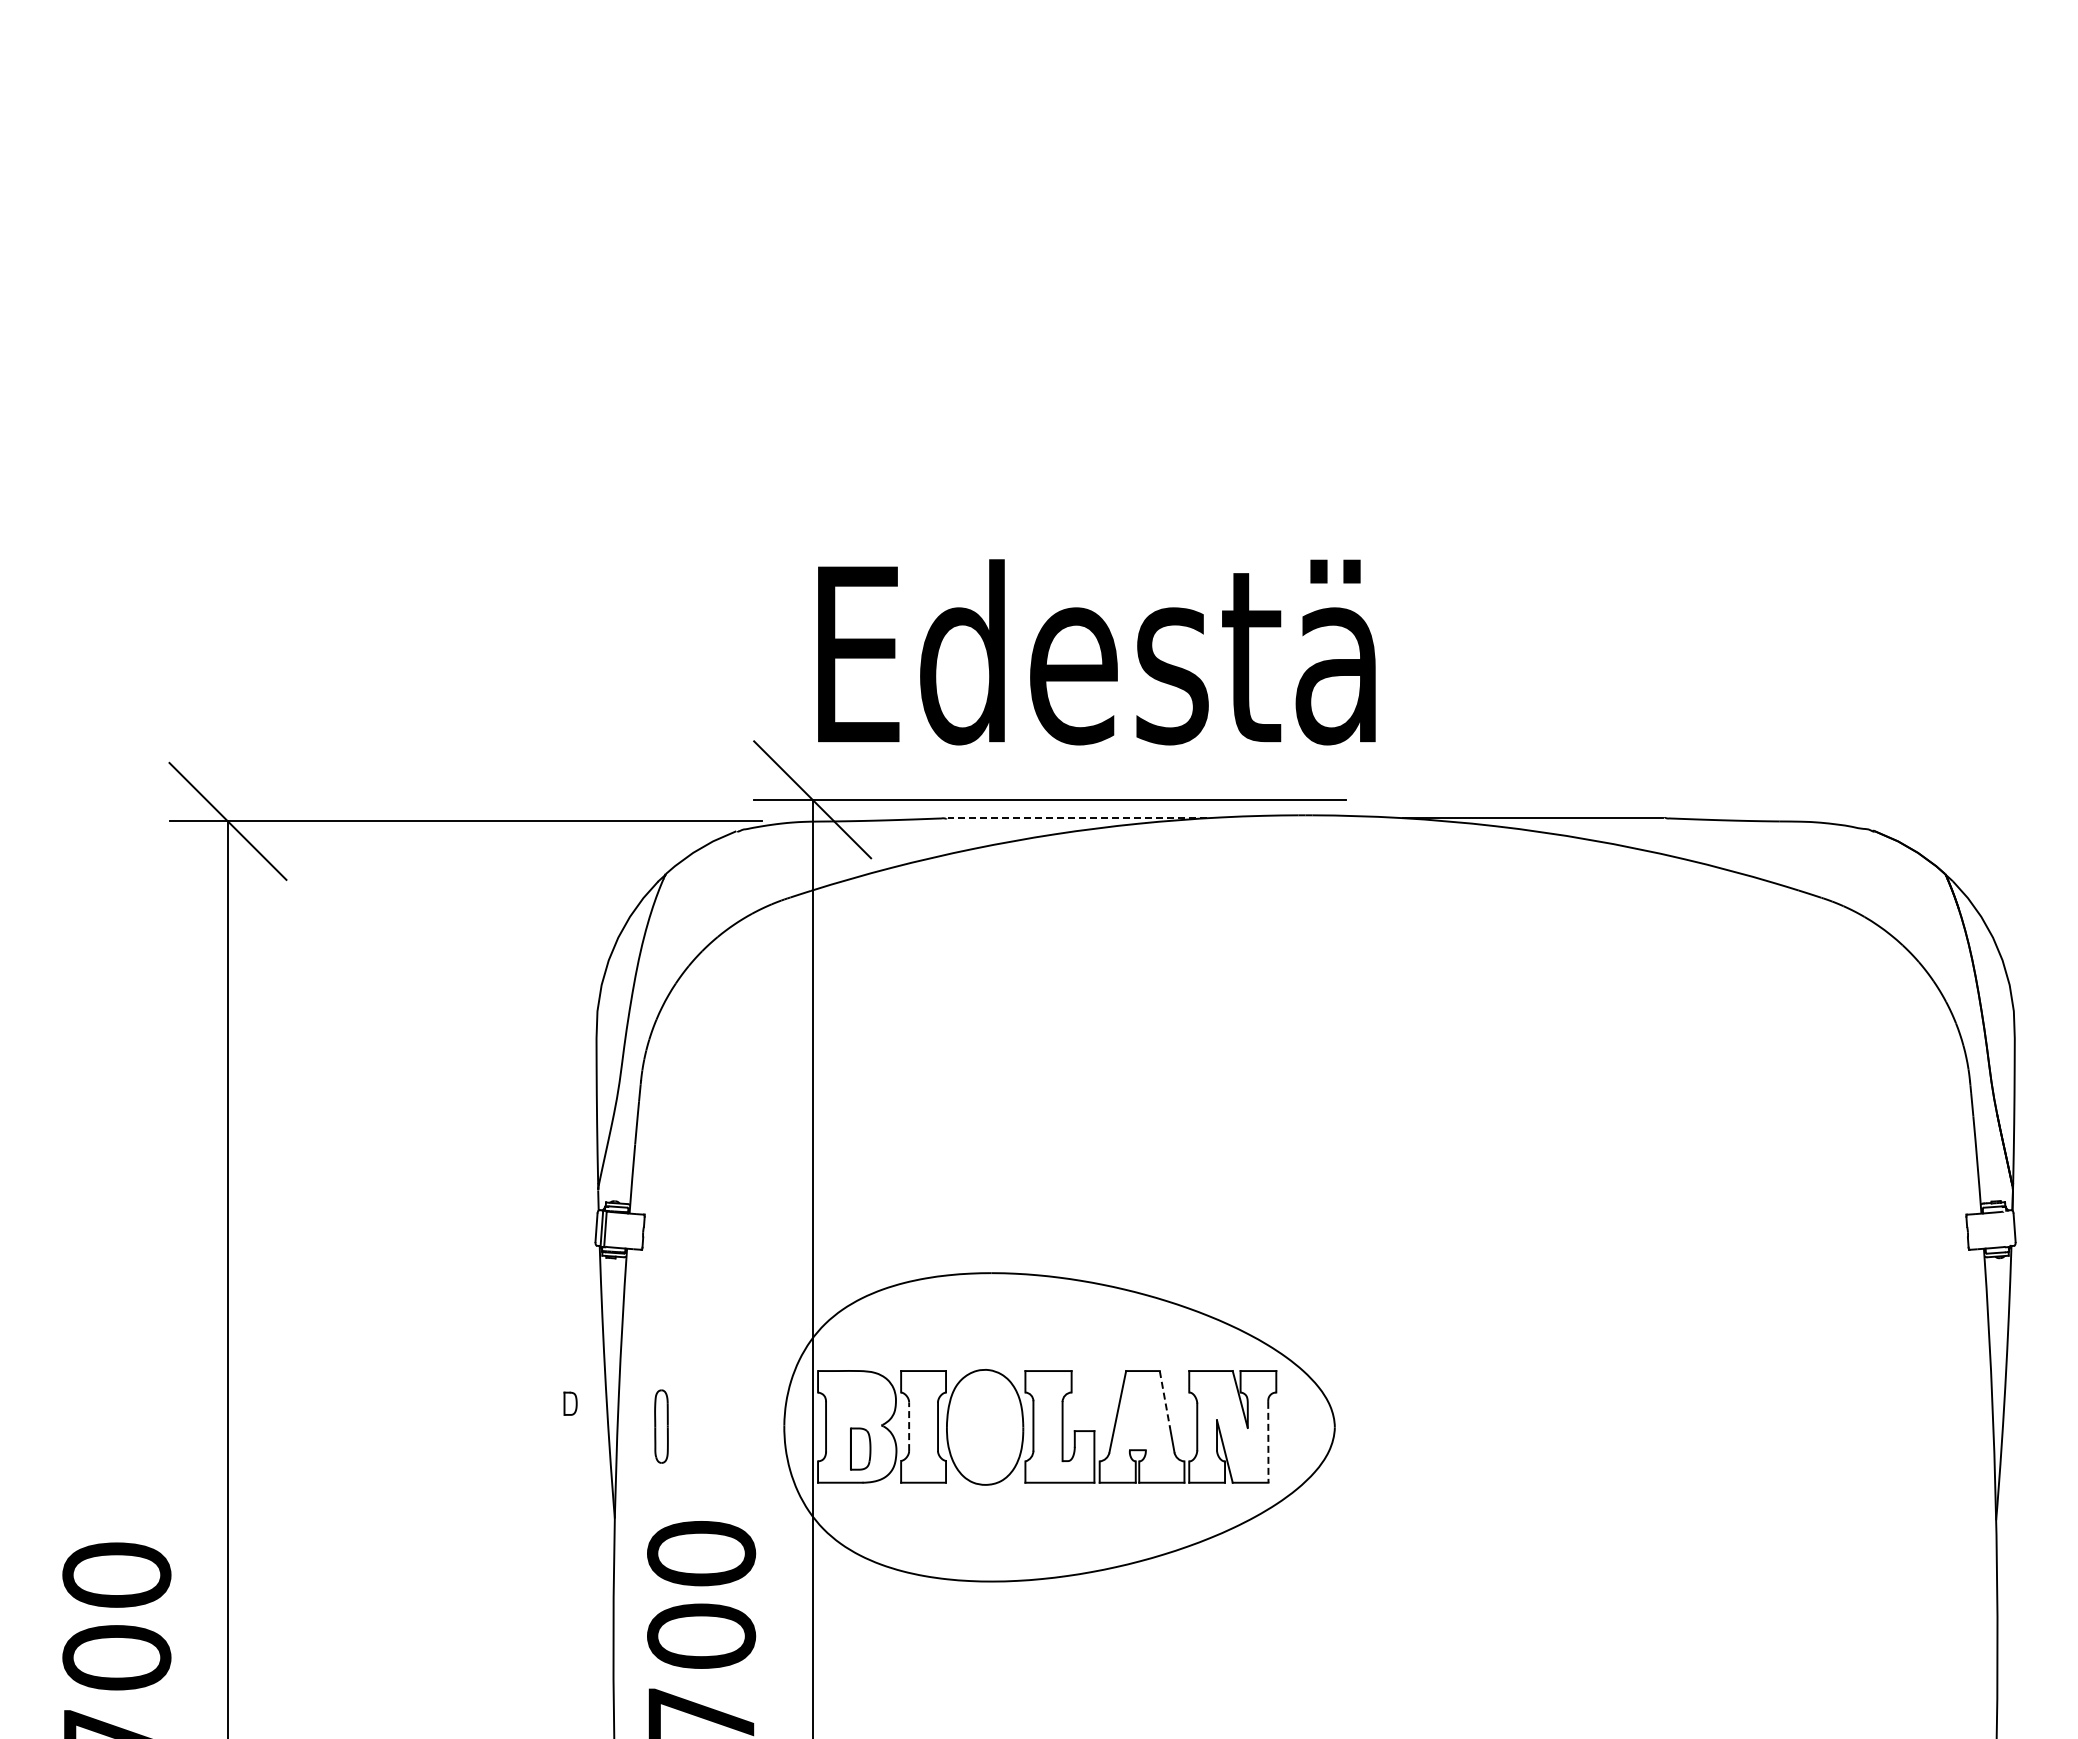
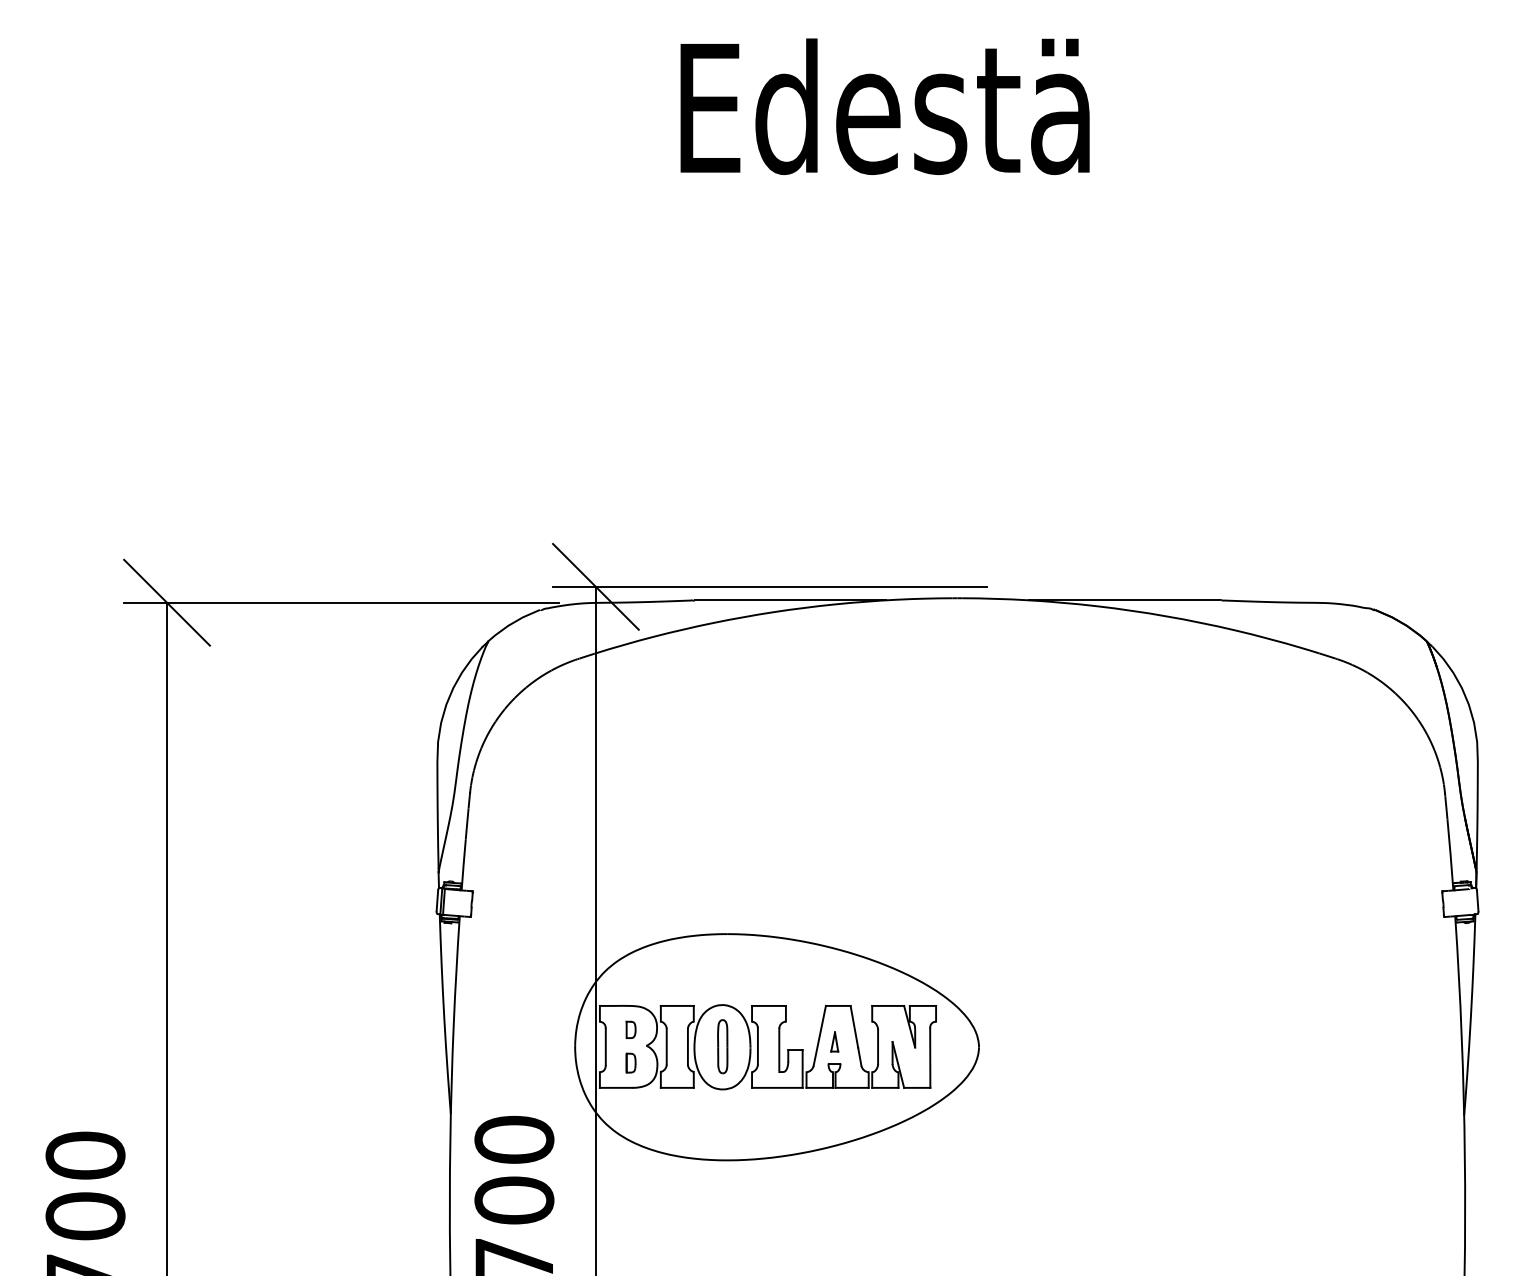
text: (1096, 652) -> (884, 106), moved
line: (1077, 818) -> (790, 600), dashed -> solid
line: (1164, 1399) -> (854, 1026), dashed -> solid
part: (570, 1403) -> (631, 1029), moved
part: (1137, 1420) -> (834, 1042), added
part: (661, 1426) -> (722, 1046), moved
line: (909, 1426) -> (666, 1046), dashed -> solid
line: (1268, 1442) -> (930, 1058), dashed -> solid
part: (860, 1448) -> (631, 1062), size x0.62

